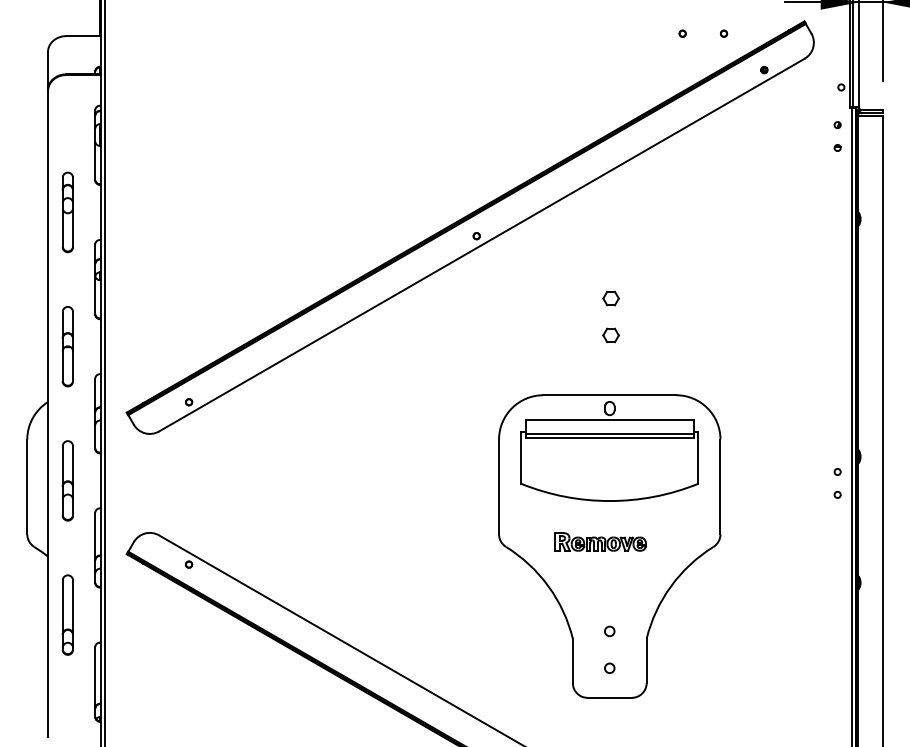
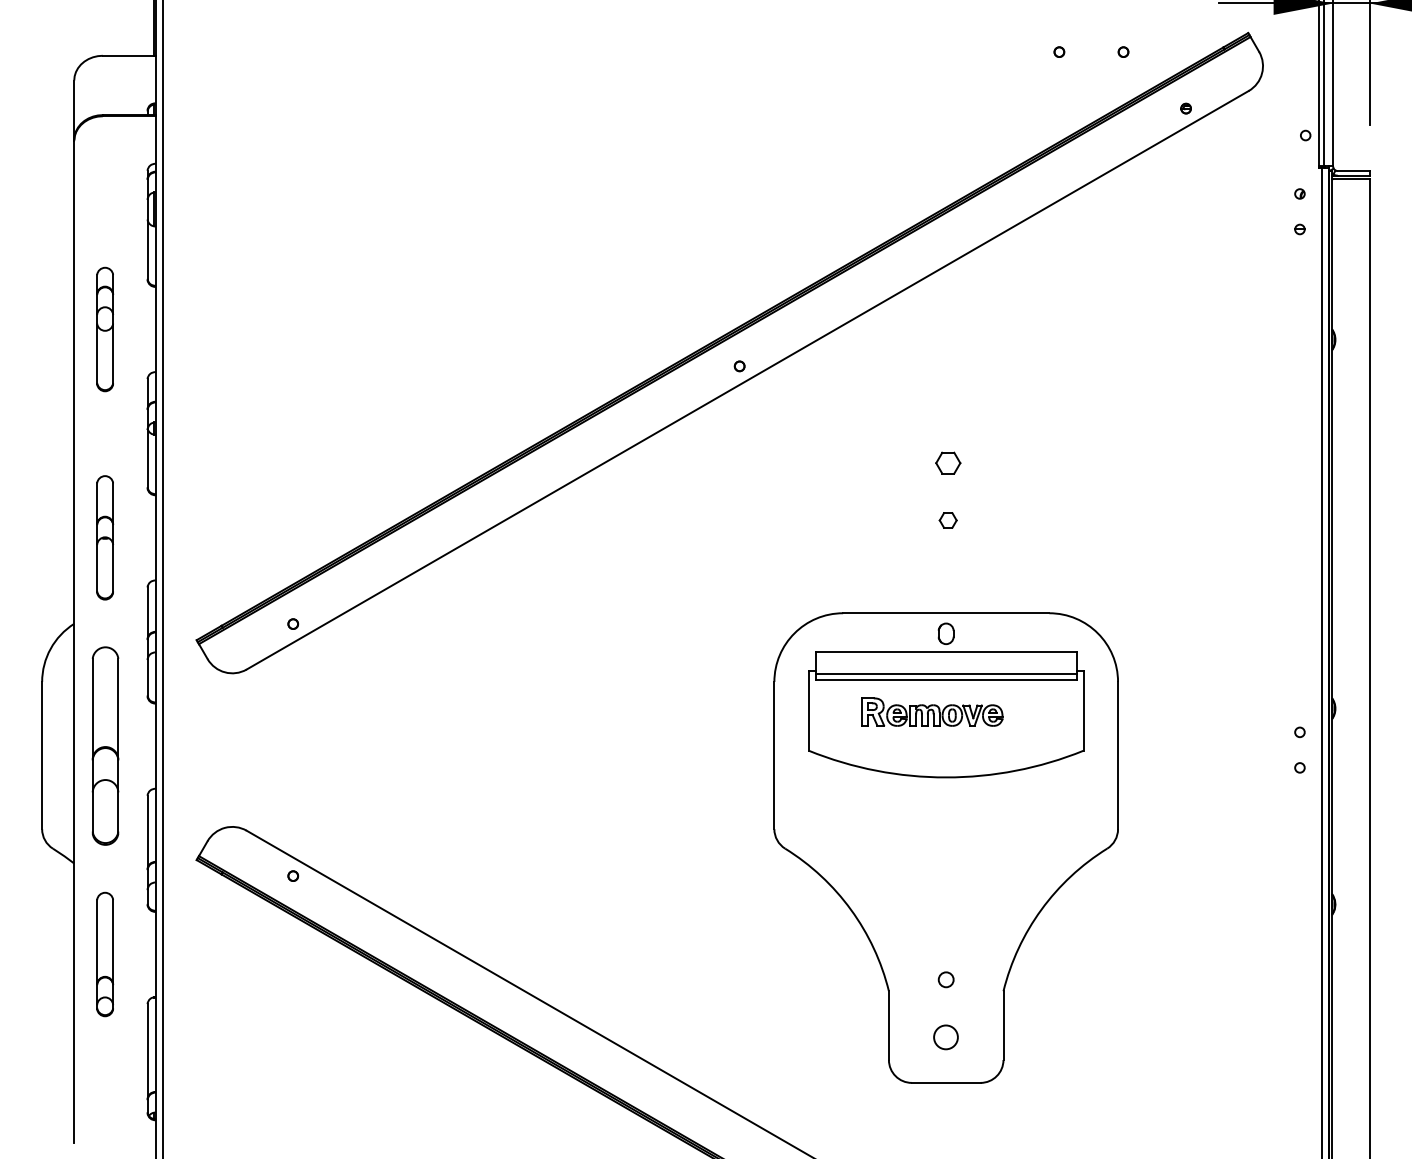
part: (610, 335) -> (947, 520), size x0.7
part: (67, 480) -> (104, 745), size x1.6
part: (600, 541) -> (931, 711), moved
circle: (609, 667) -> (945, 1035), size x1.6

